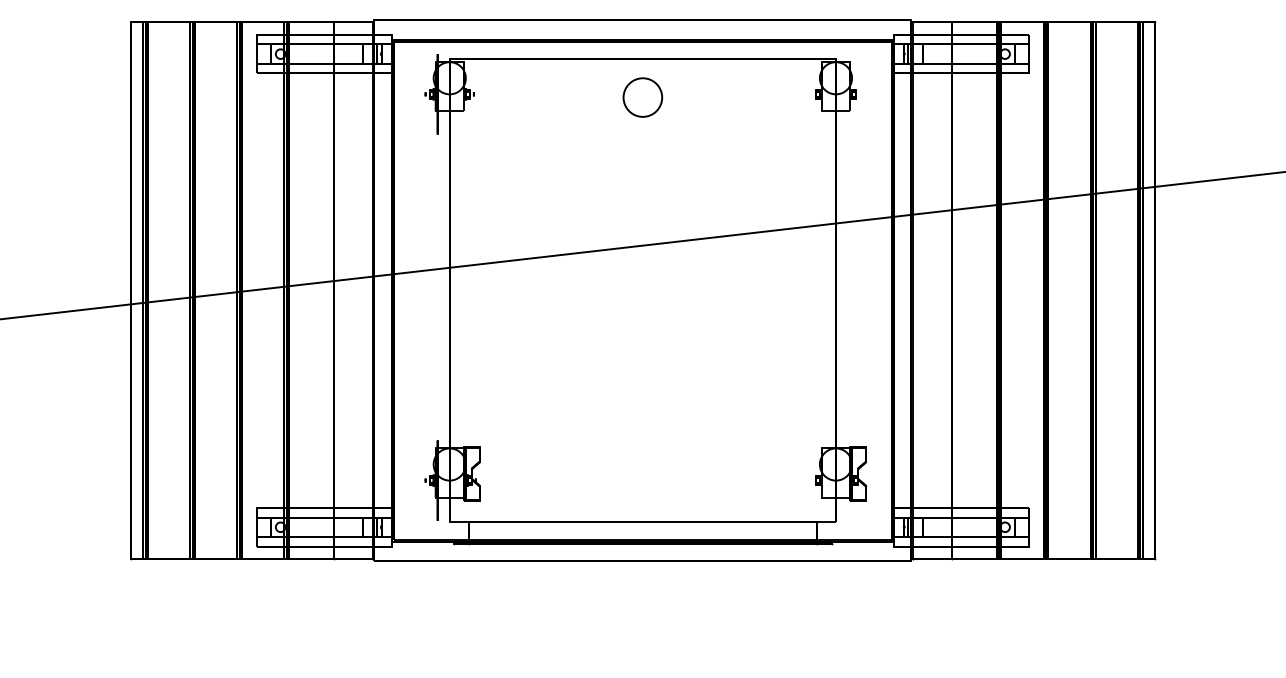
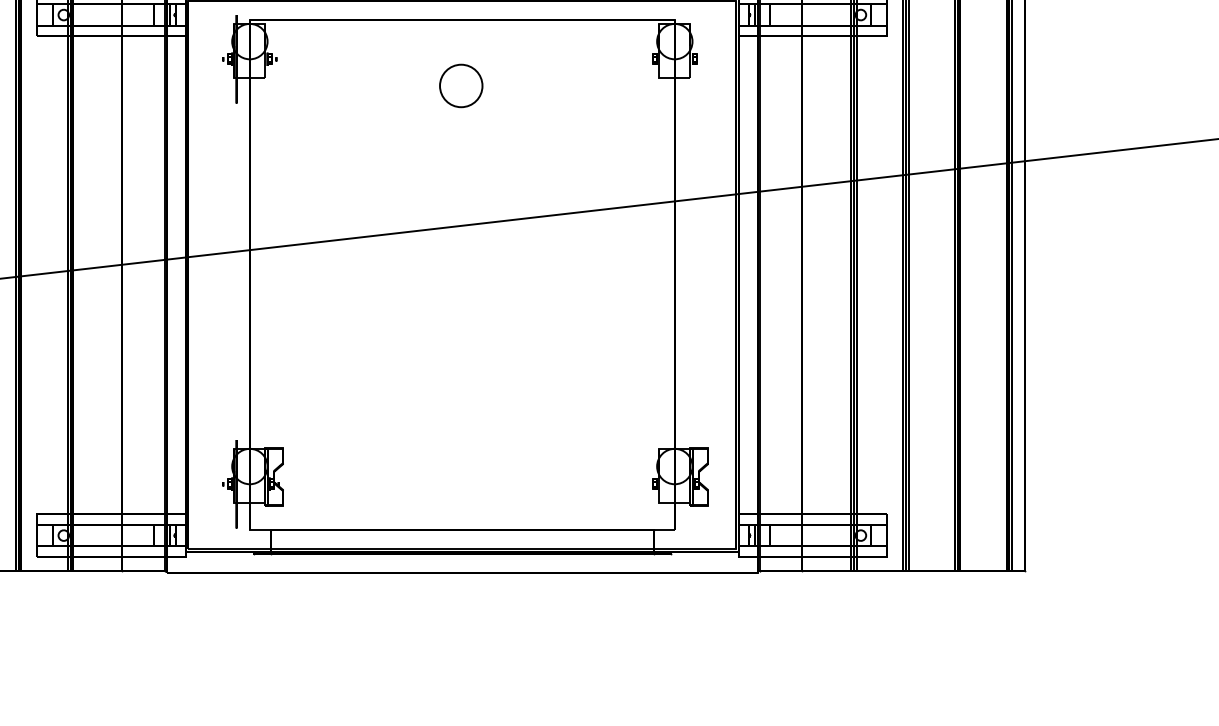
circle: (642, 97) -> (460, 85), moved

